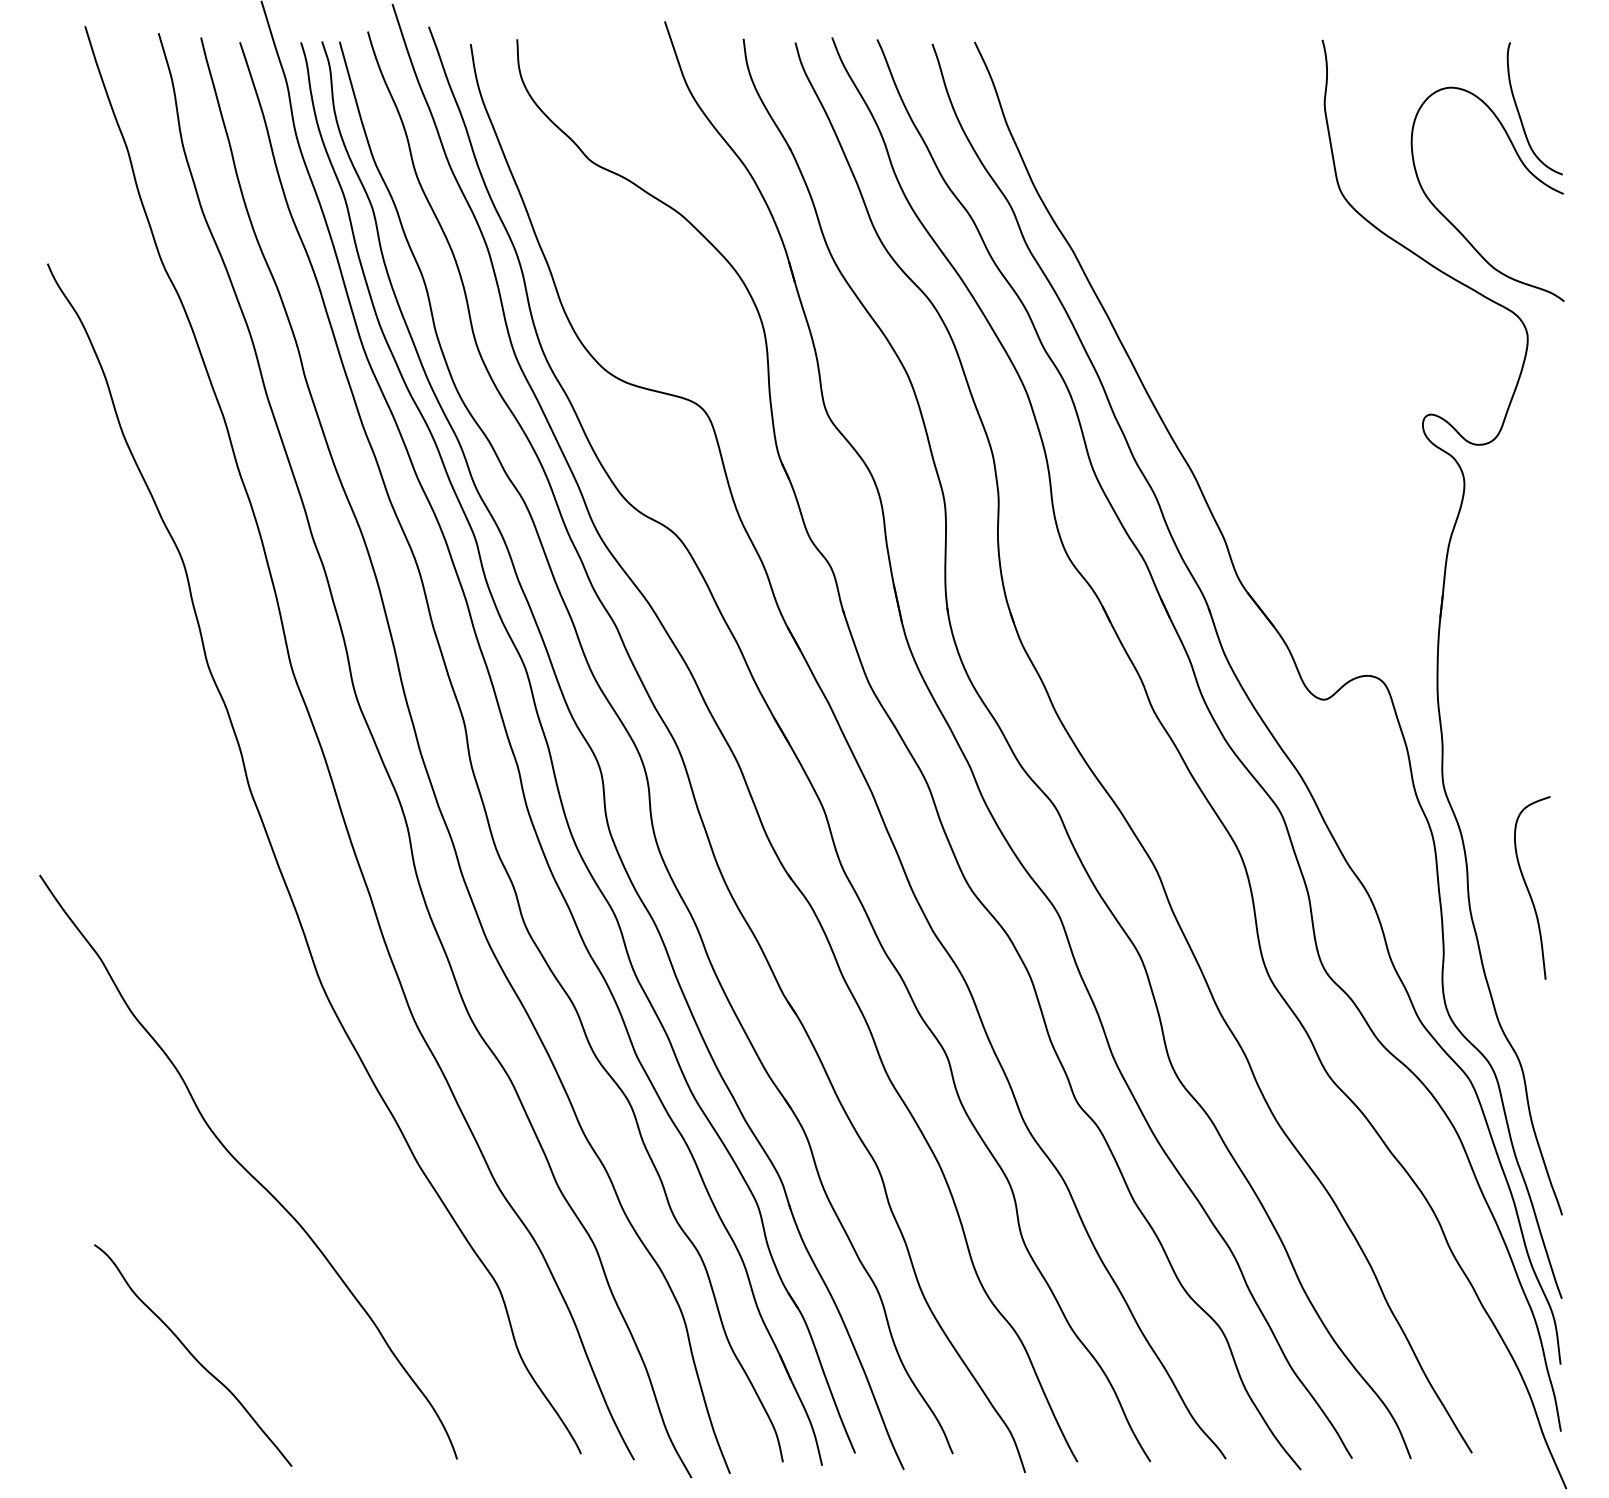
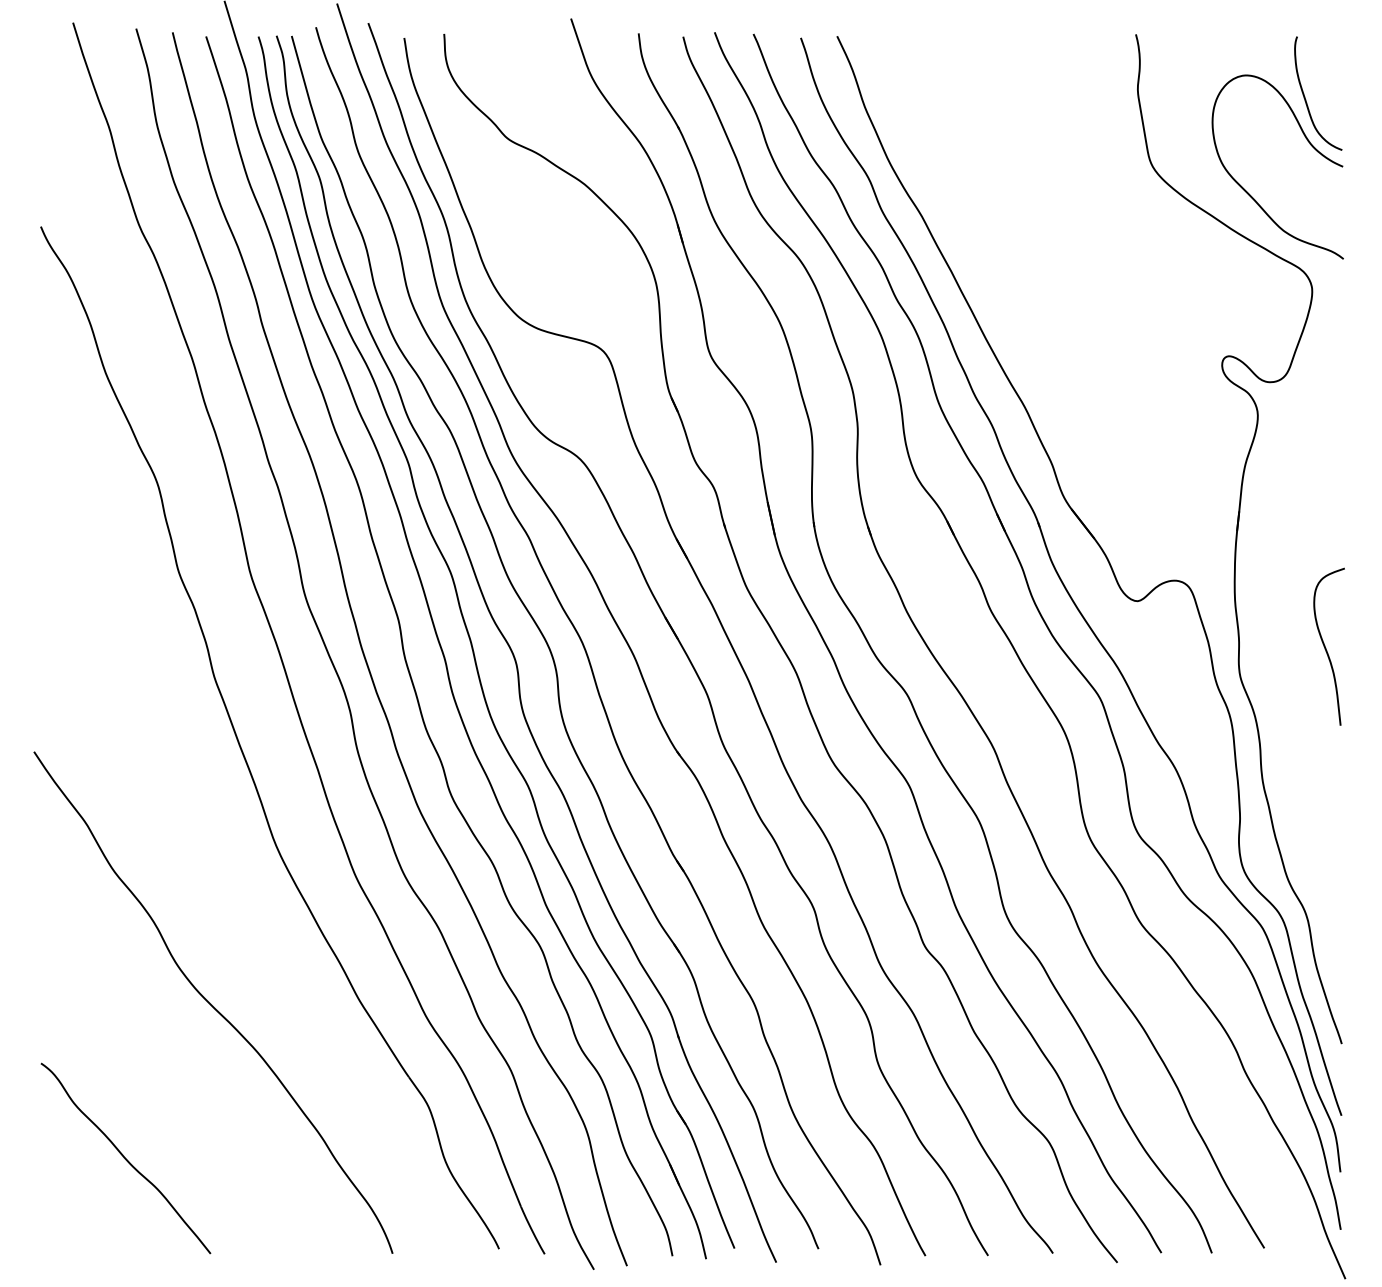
curve: (1529, 889) -> (1326, 648), moved
curve: (192, 1355) -> (125, 1158), moved

